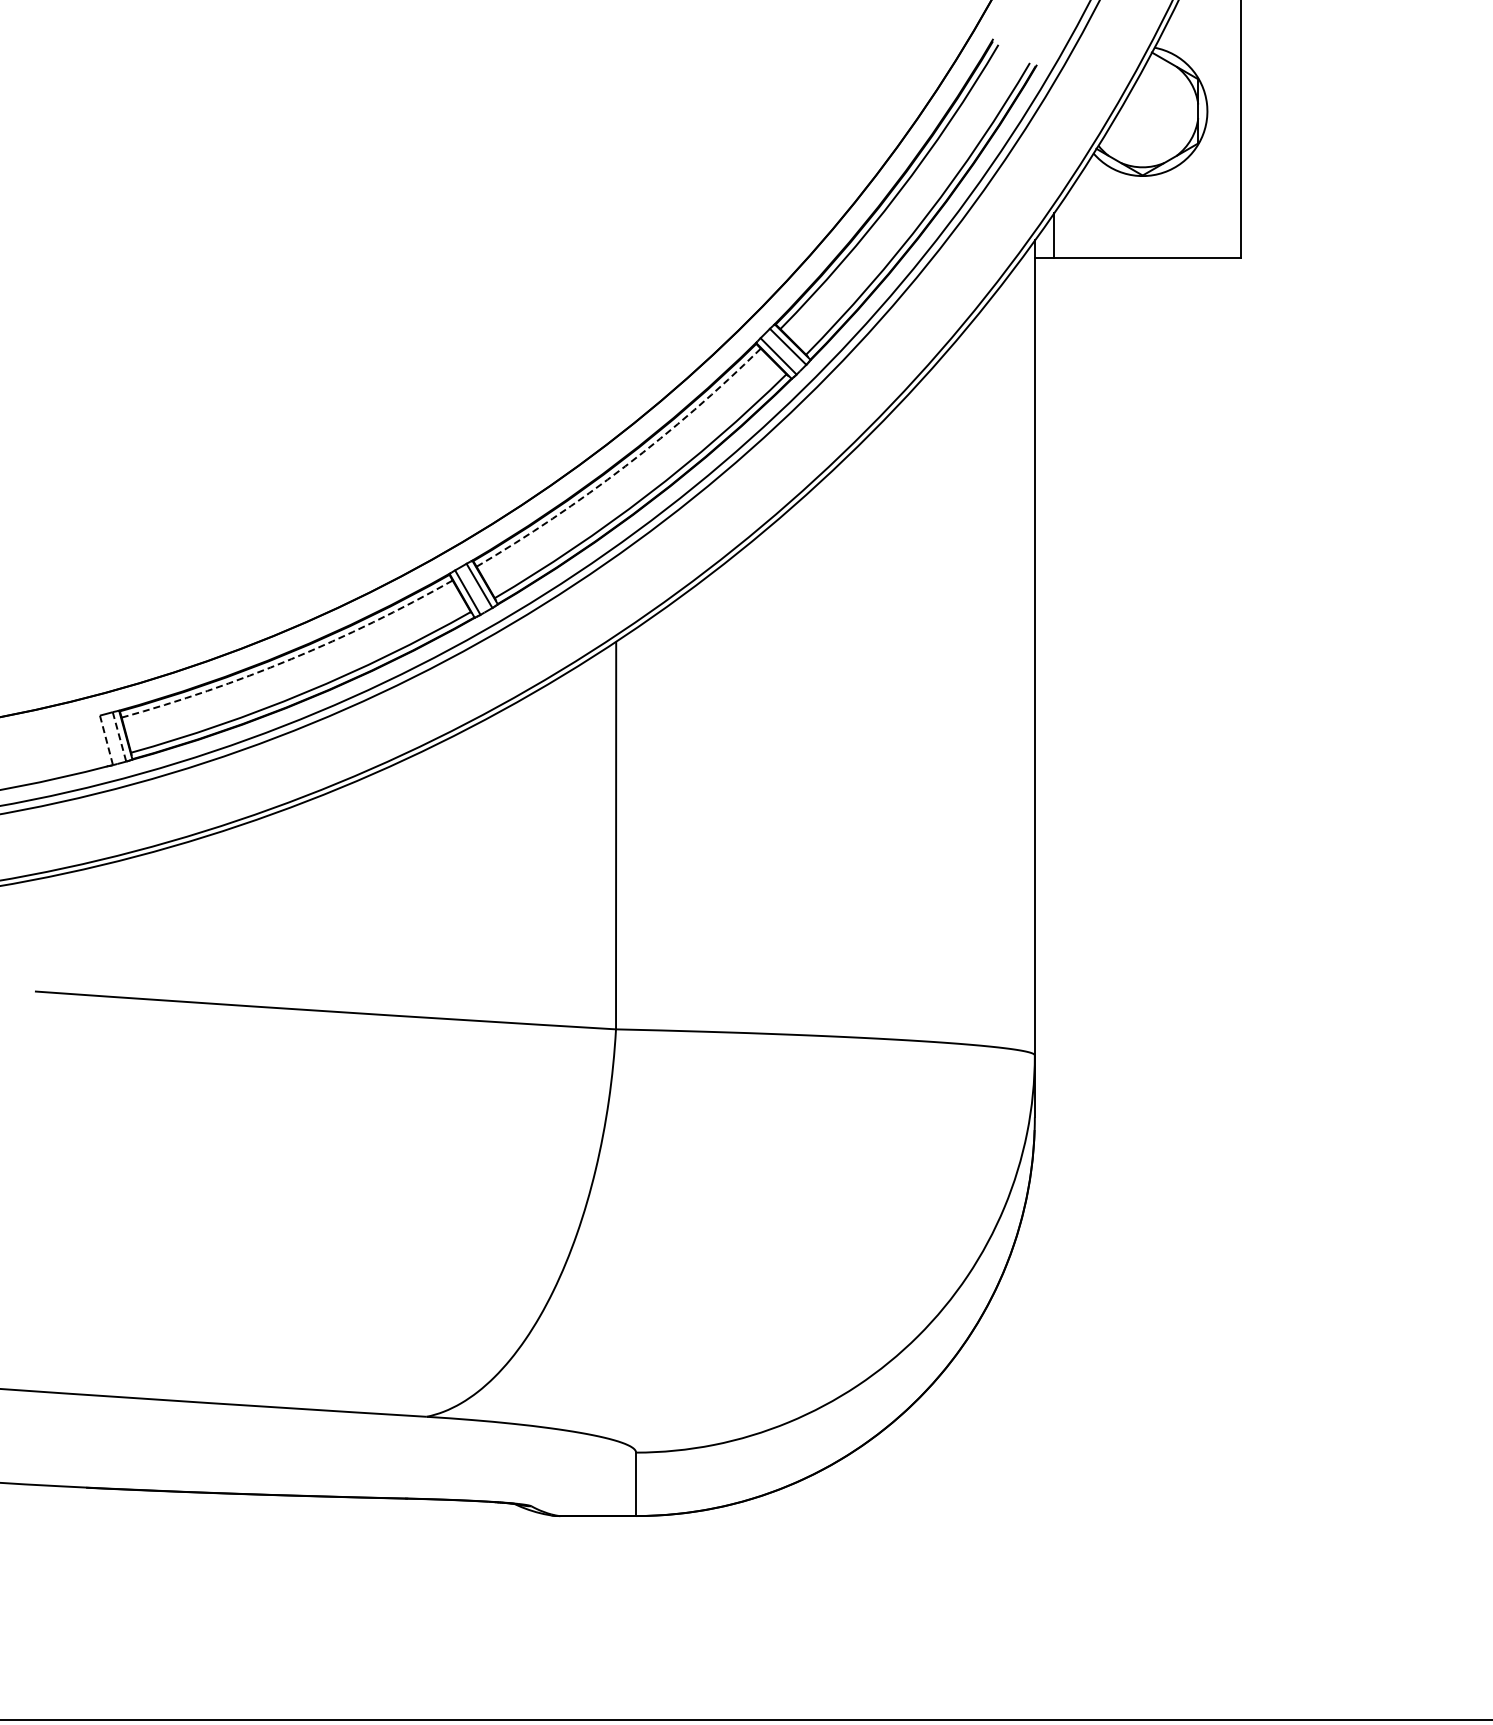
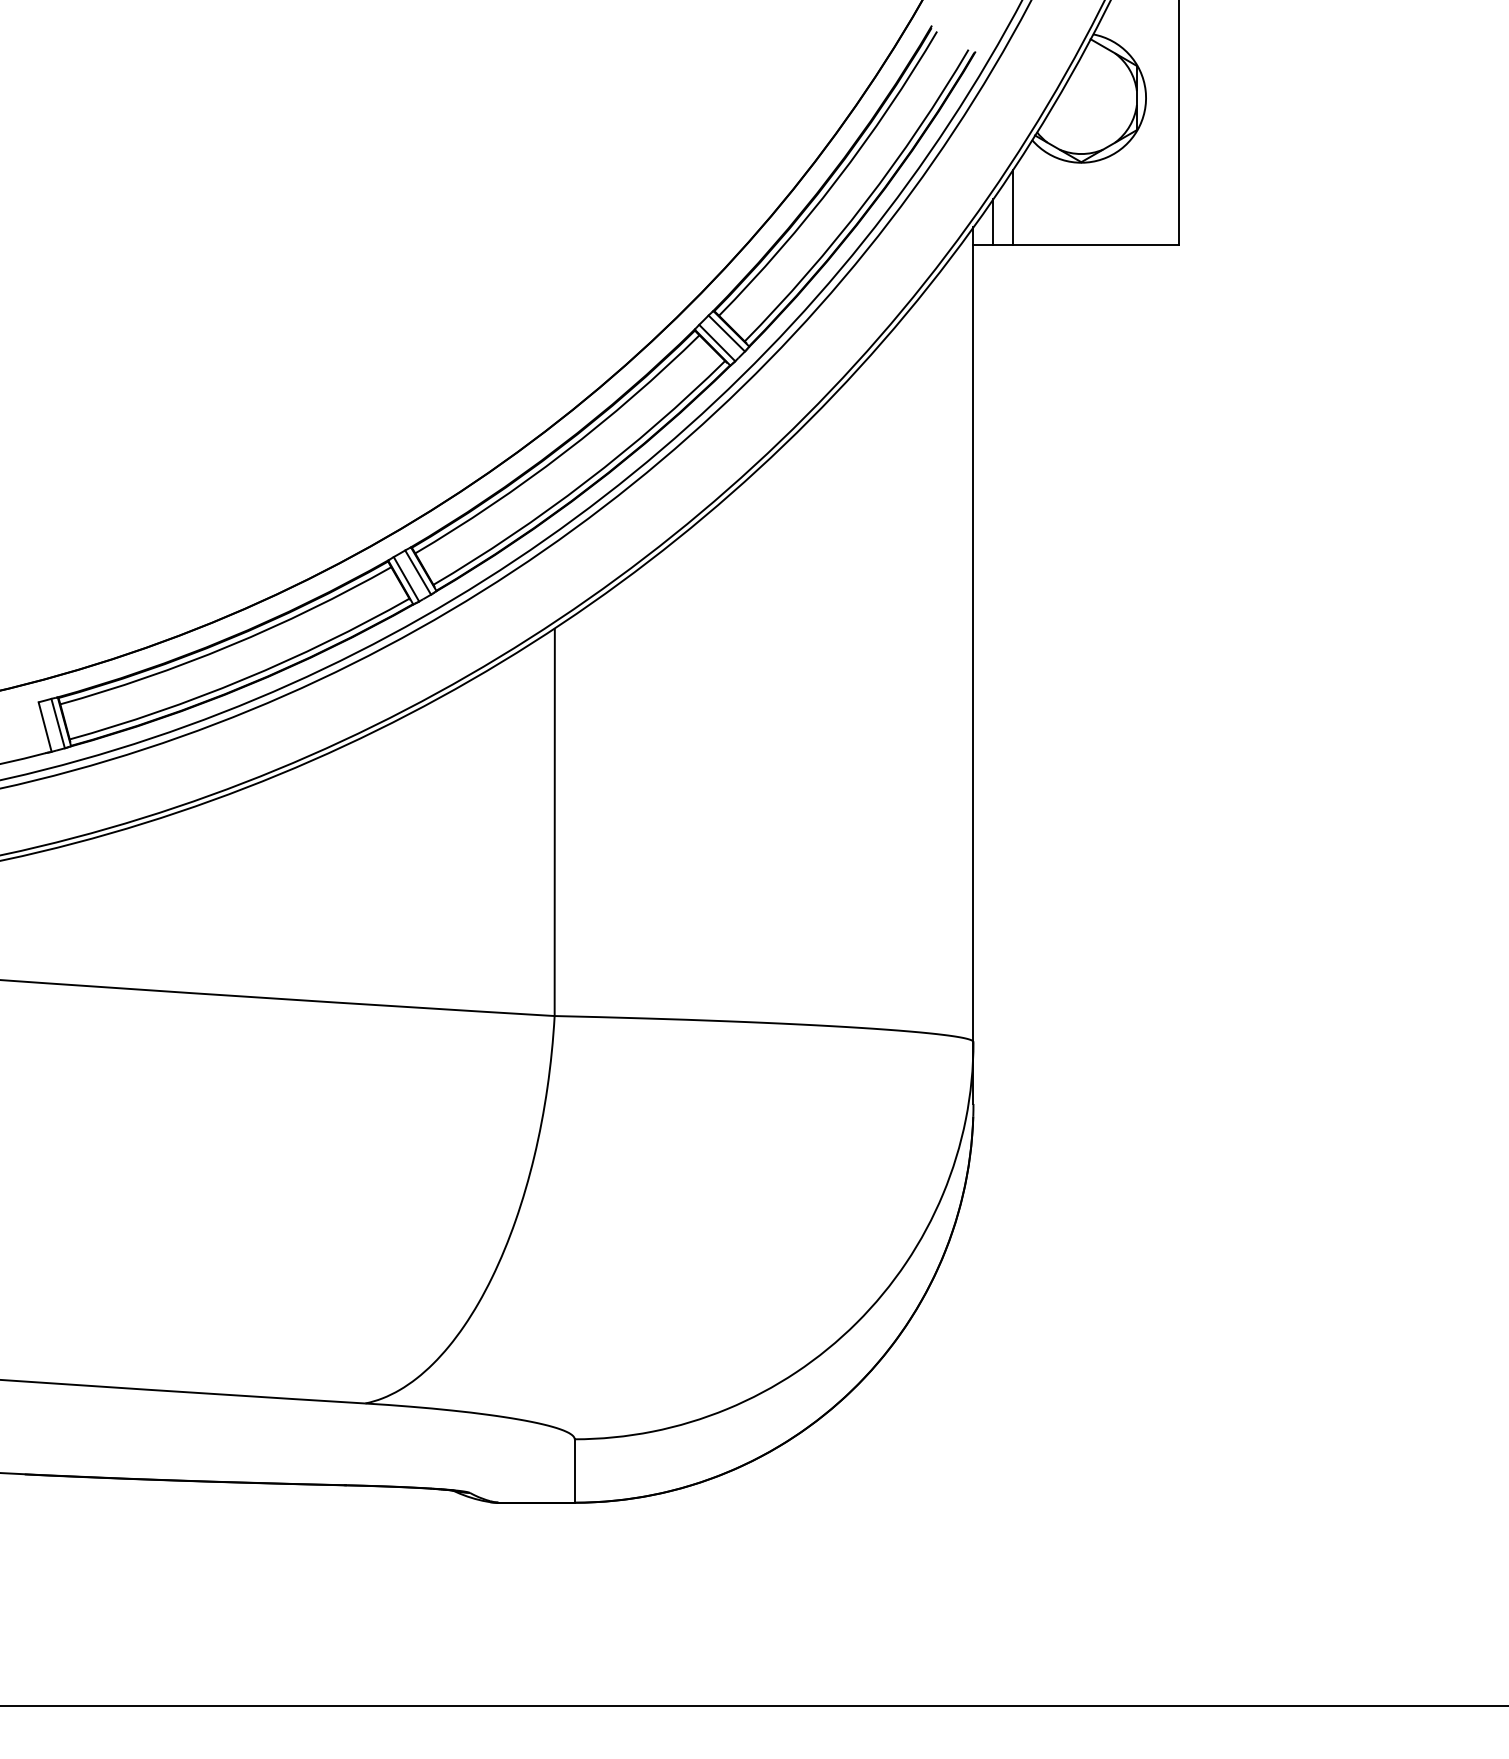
line: (1073, 220) -> (1012, 207), added
arc: (625, 466) -> (564, 453), dashed -> solid
arc: (291, 658) -> (230, 645), dashed -> solid
line: (119, 736) -> (58, 723), dashed -> solid
line: (106, 740) -> (45, 727), dashed -> solid

